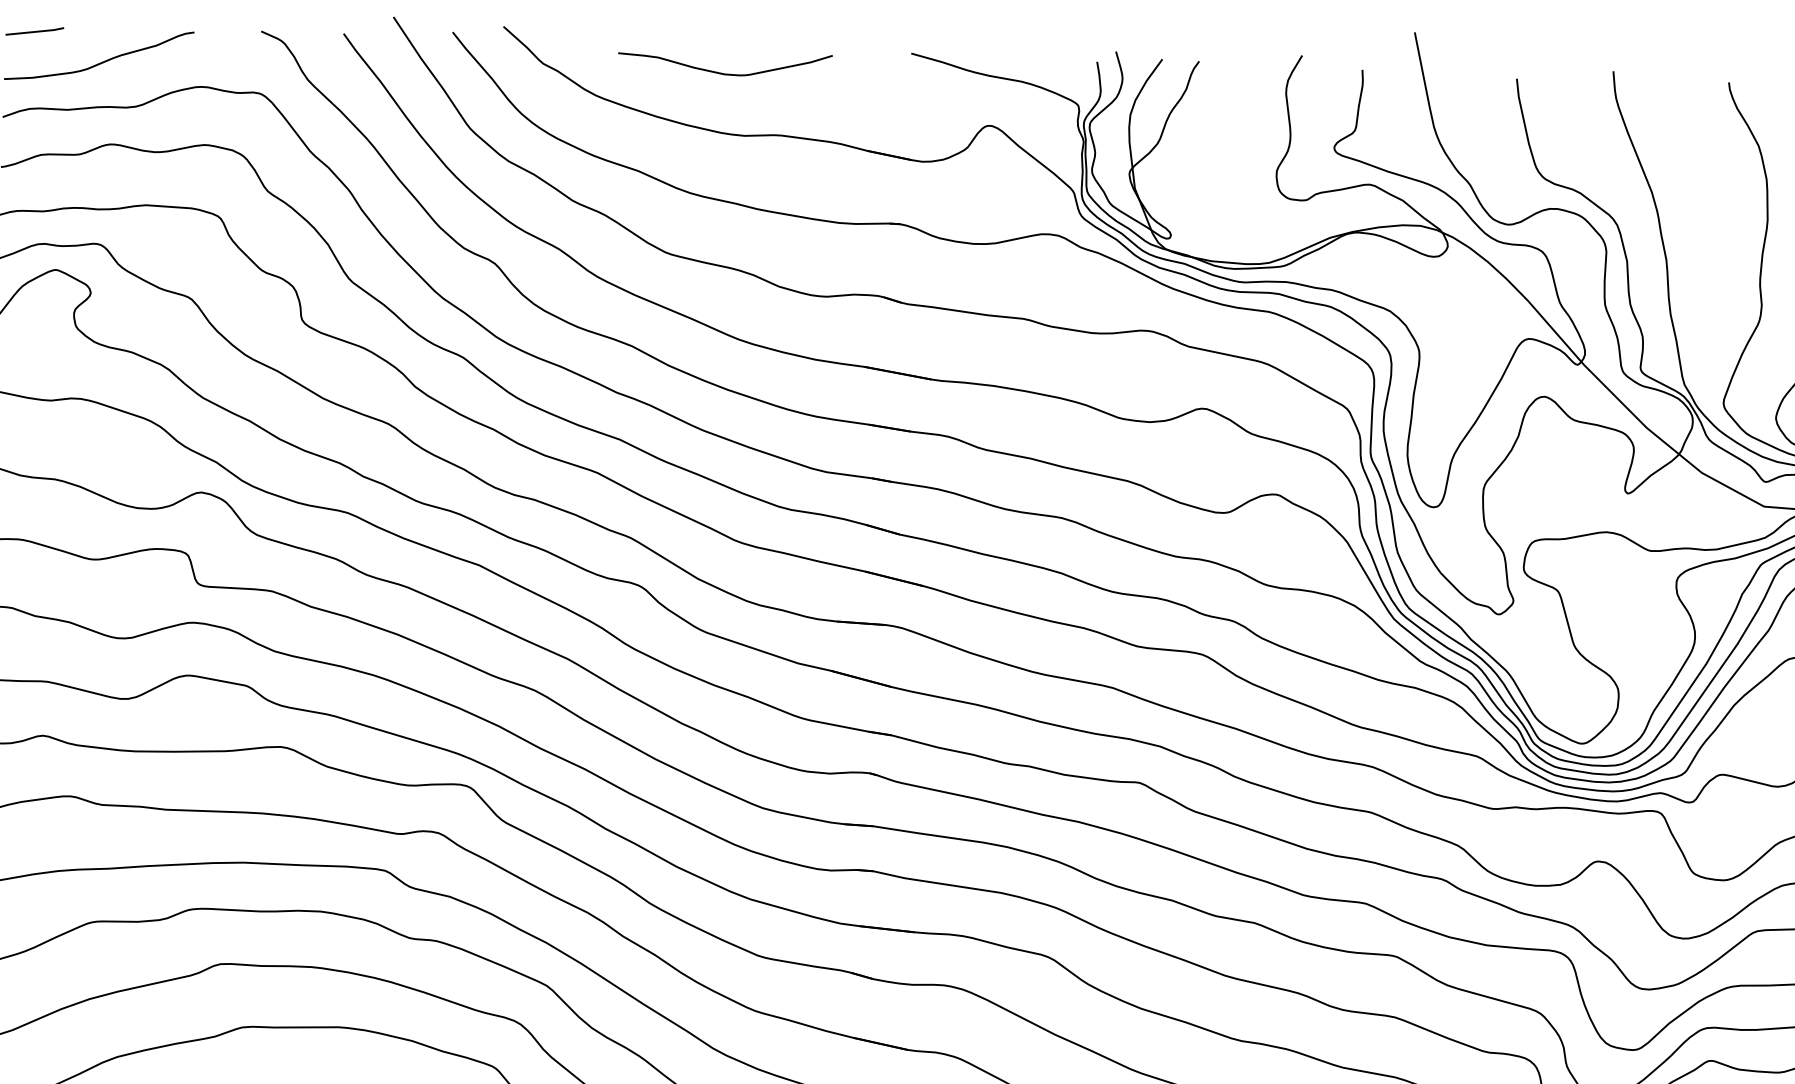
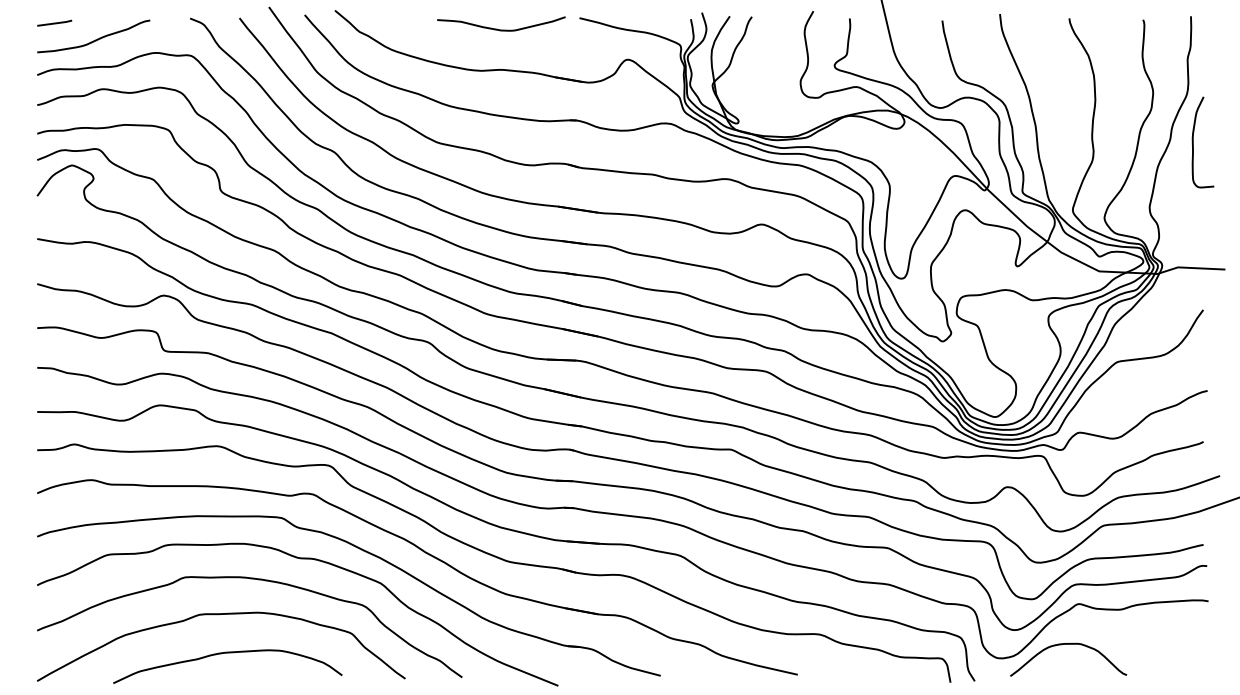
curve: (725, 72) -> (501, 29), moved

